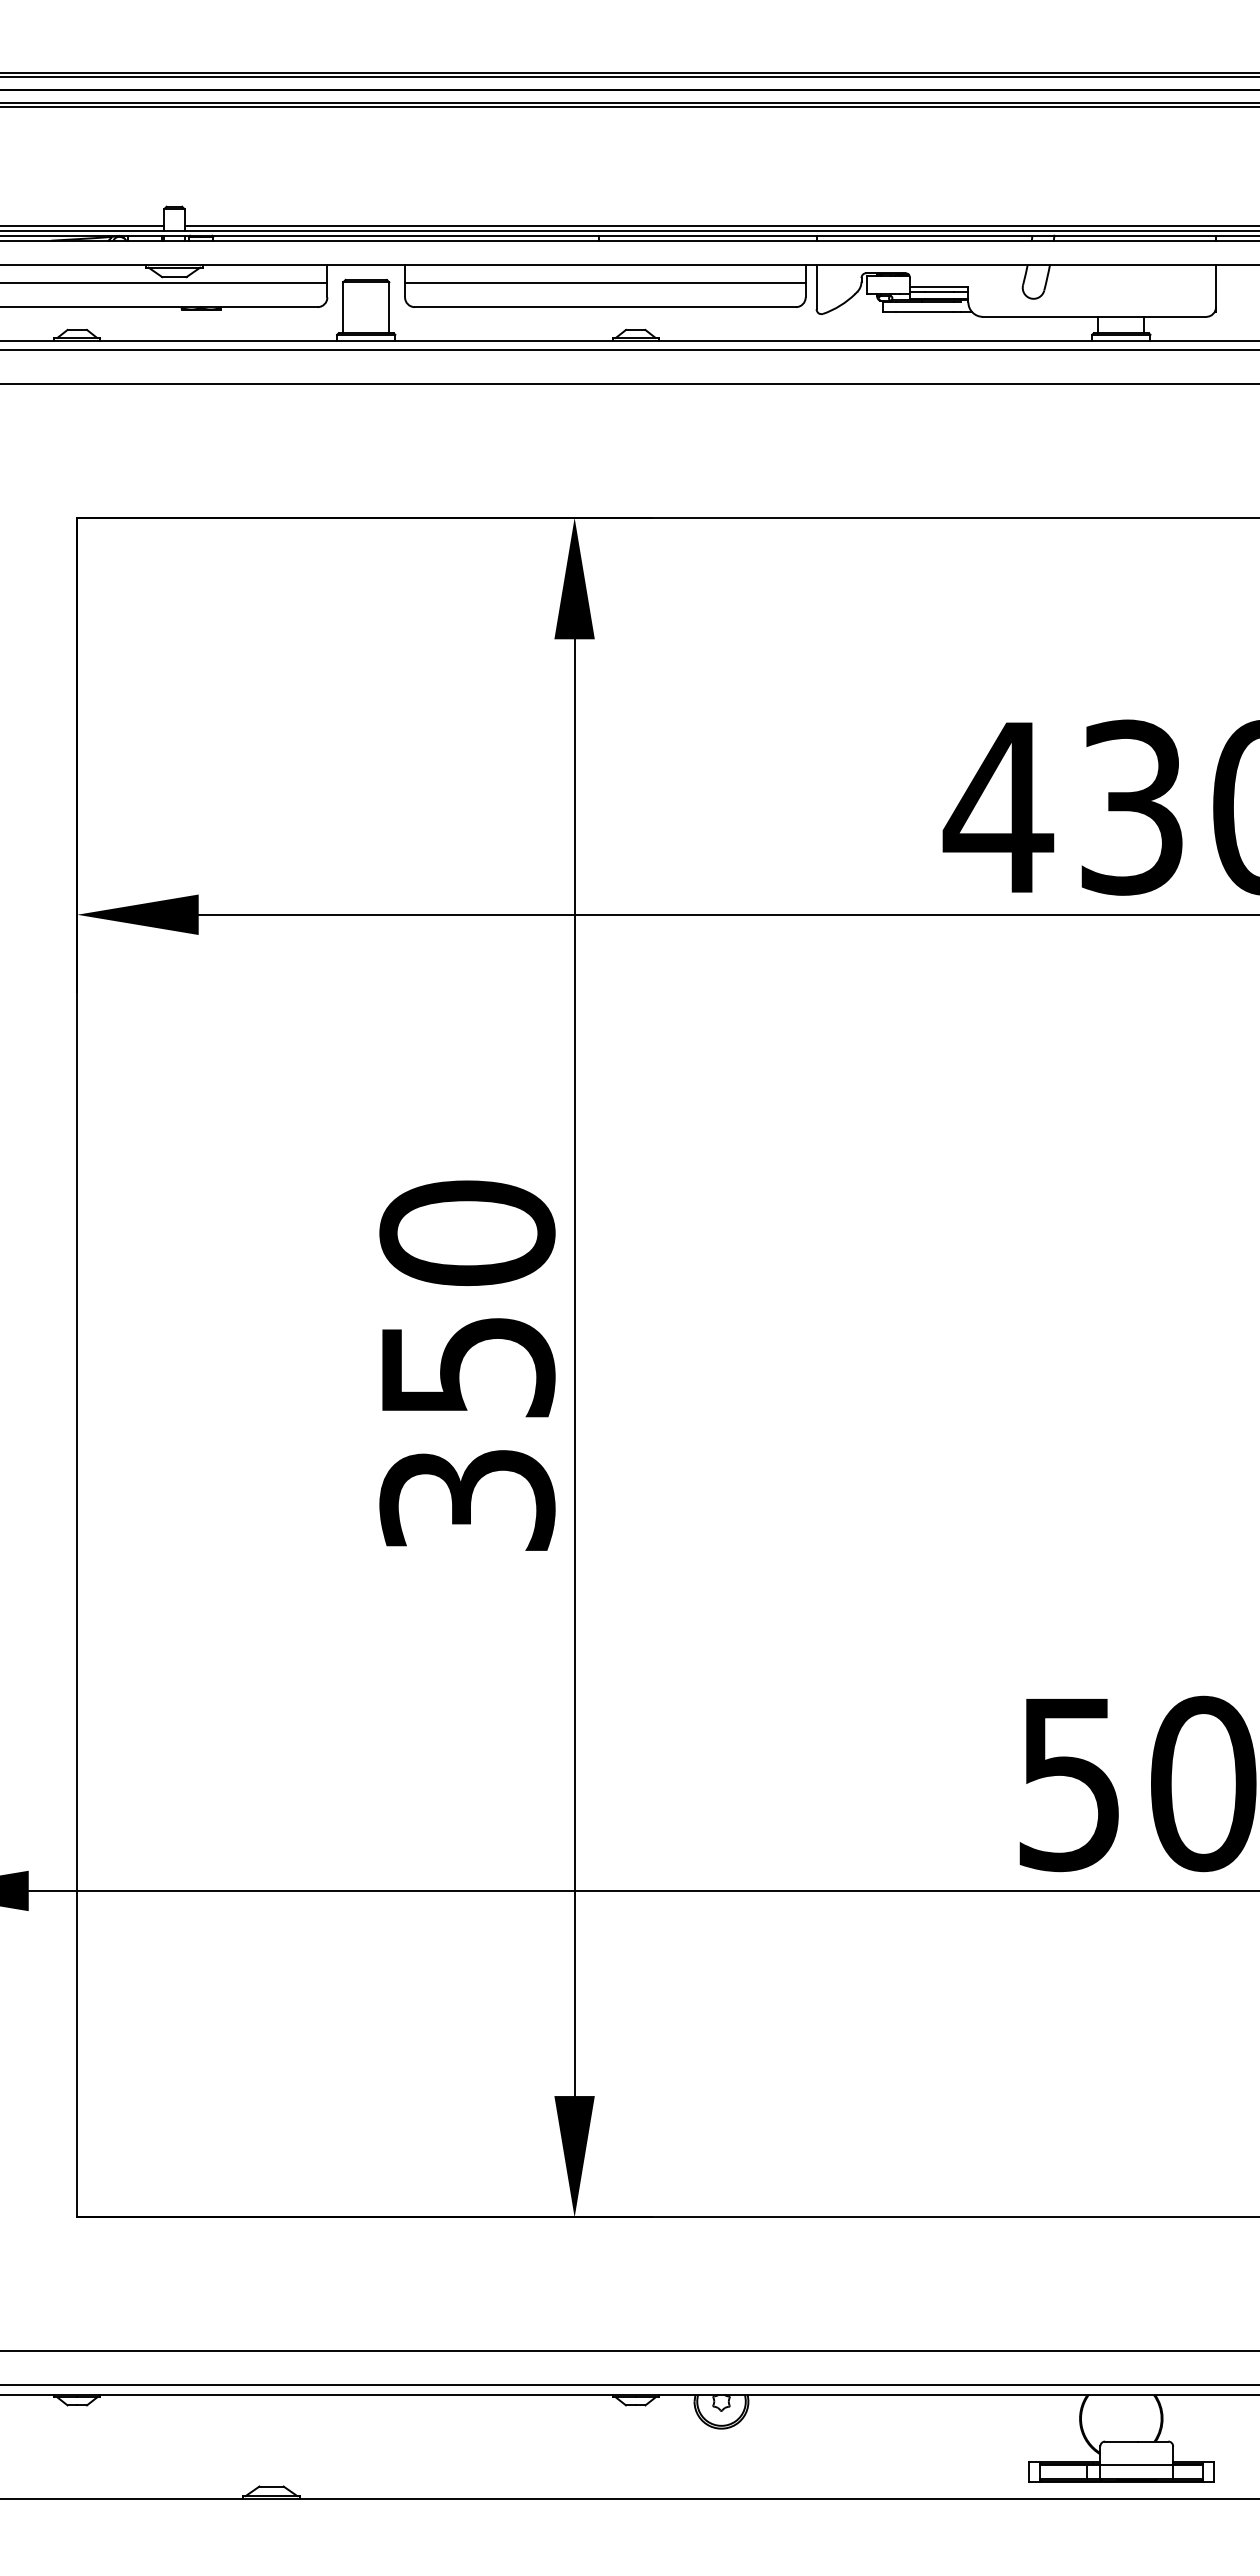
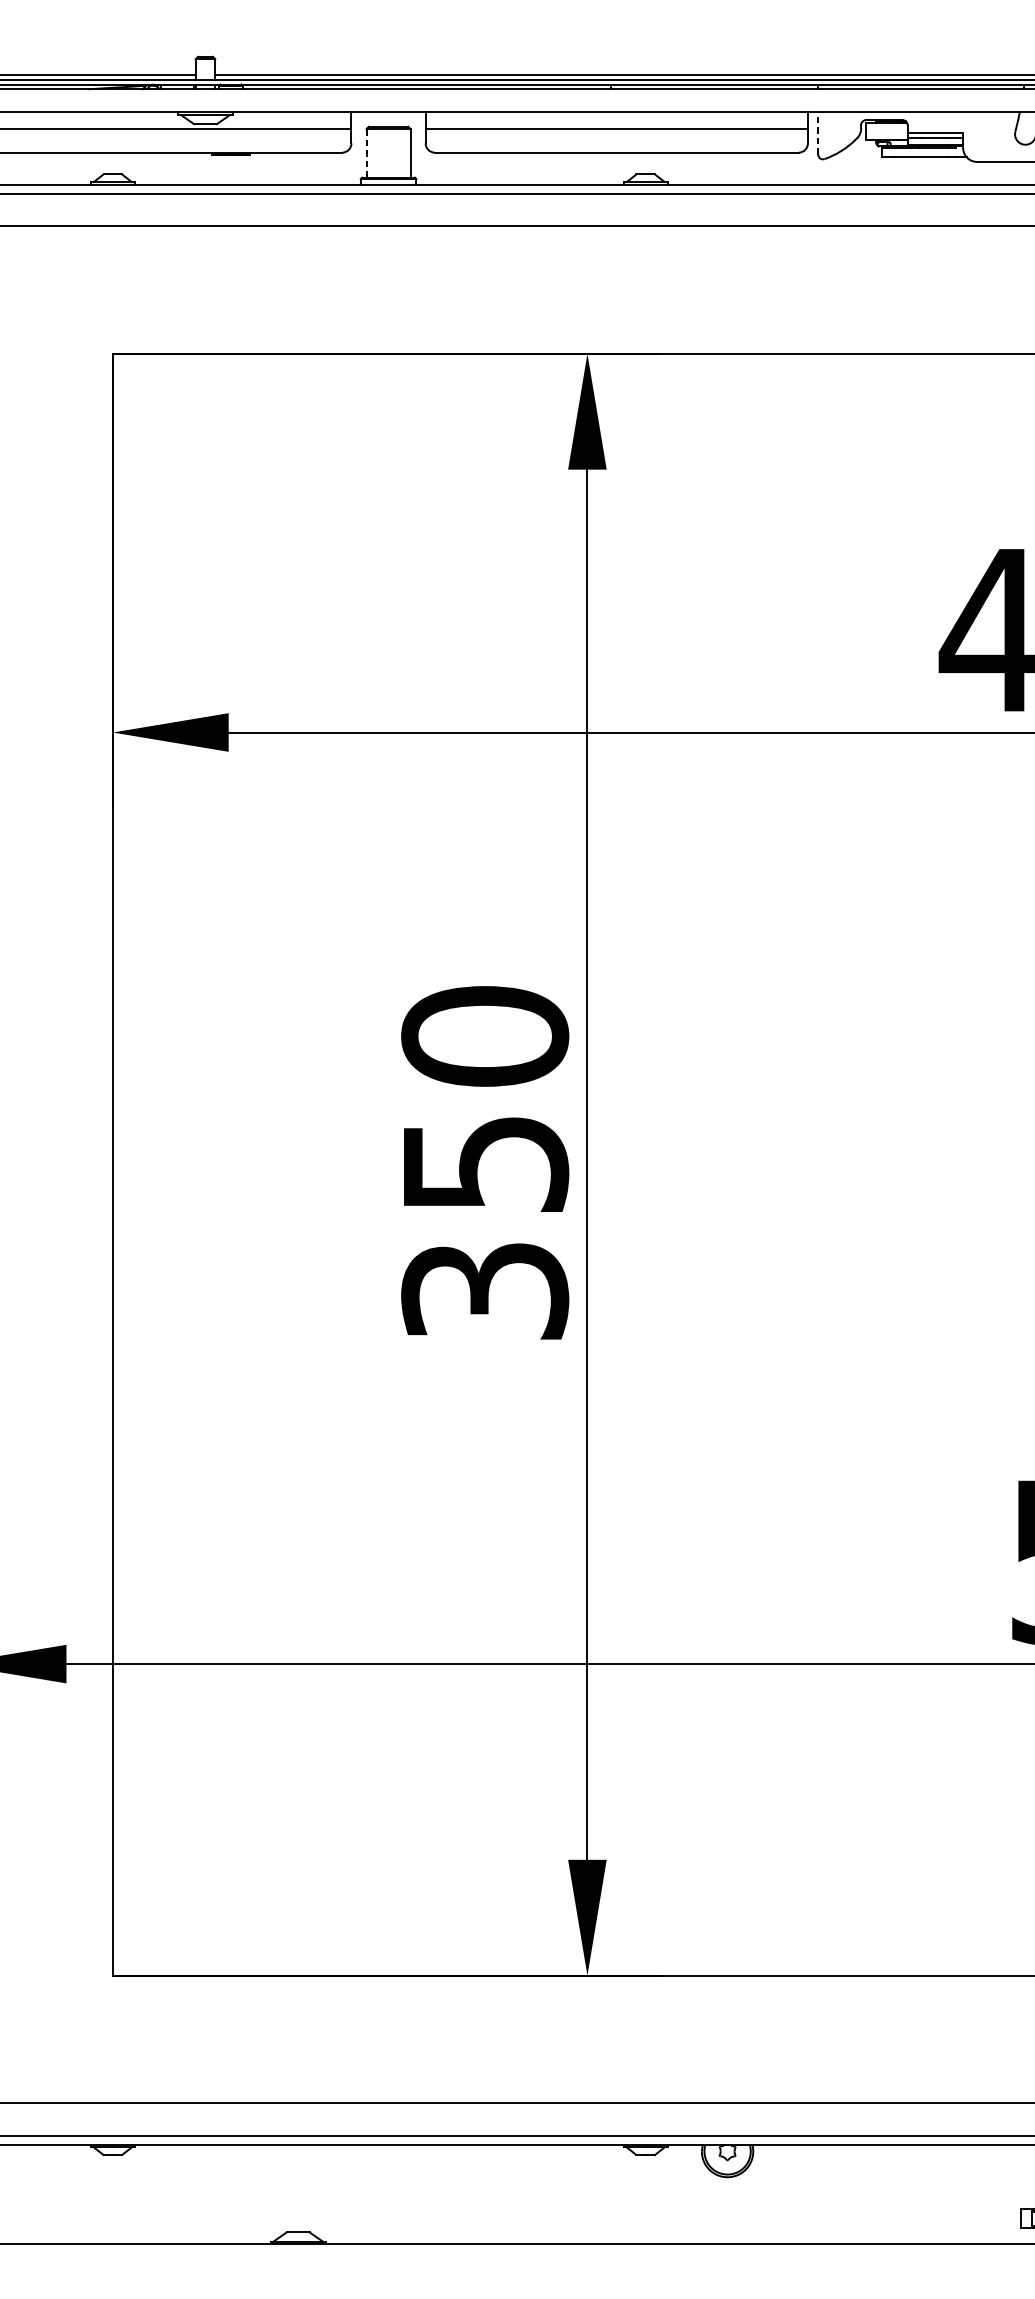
line: (816, 286) -> (818, 132), solid -> dashed
line: (343, 308) -> (366, 153), solid -> dashed

